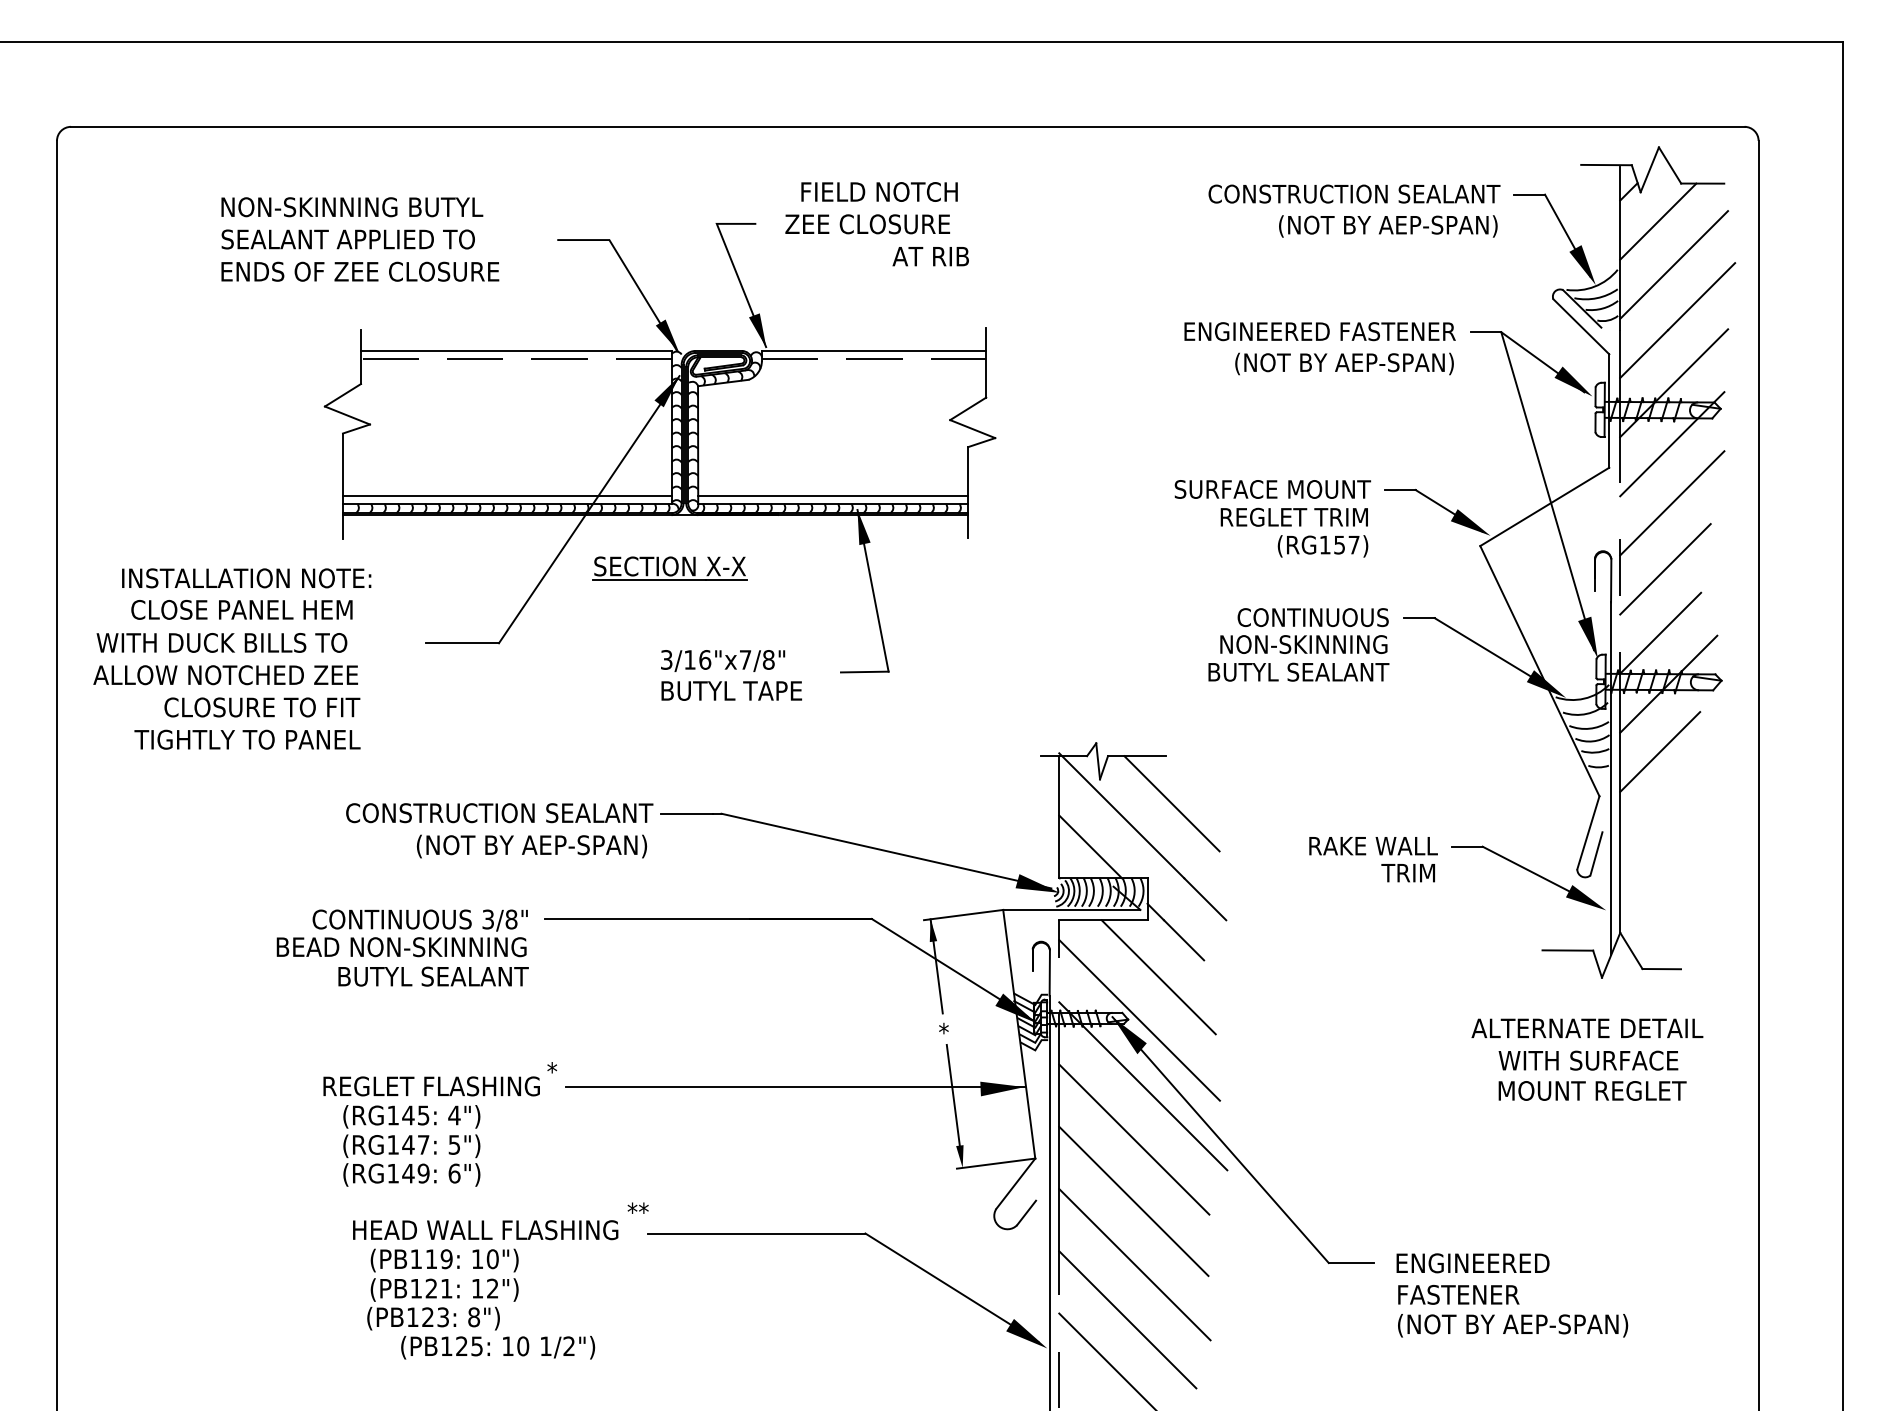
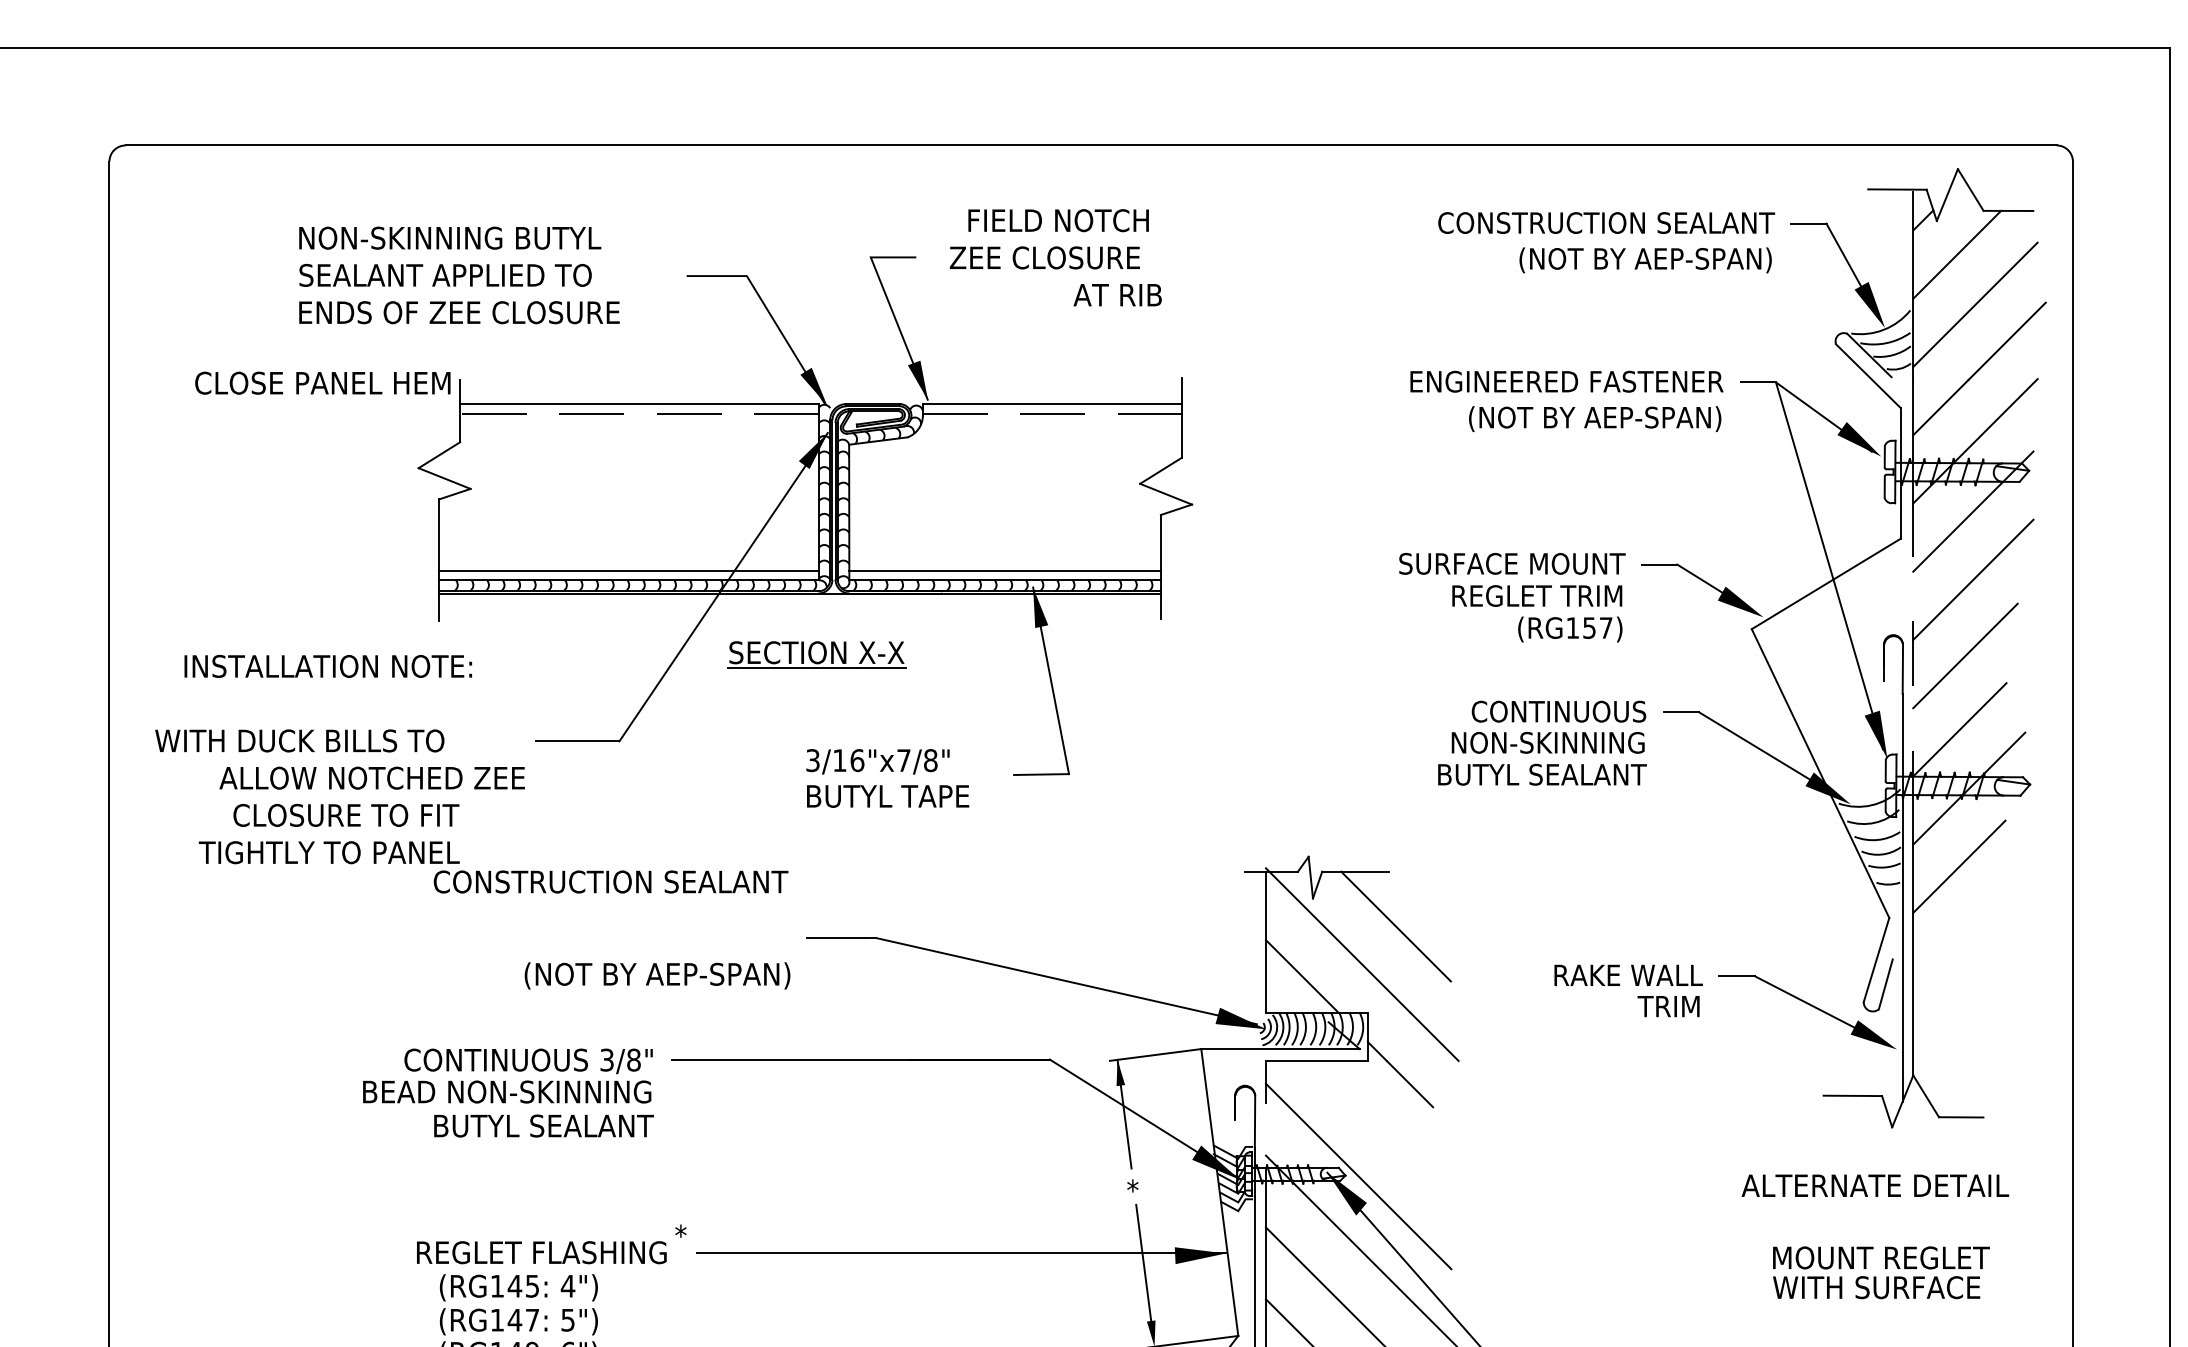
text: (241, 609) -> (322, 382), moved
text: (225, 675) -> (371, 778), moved
text: (499, 813) -> (610, 882), moved
line: (1158, 977) -> (1380, 1127), removed
text: (1588, 1060) -> (1876, 1287), moved

